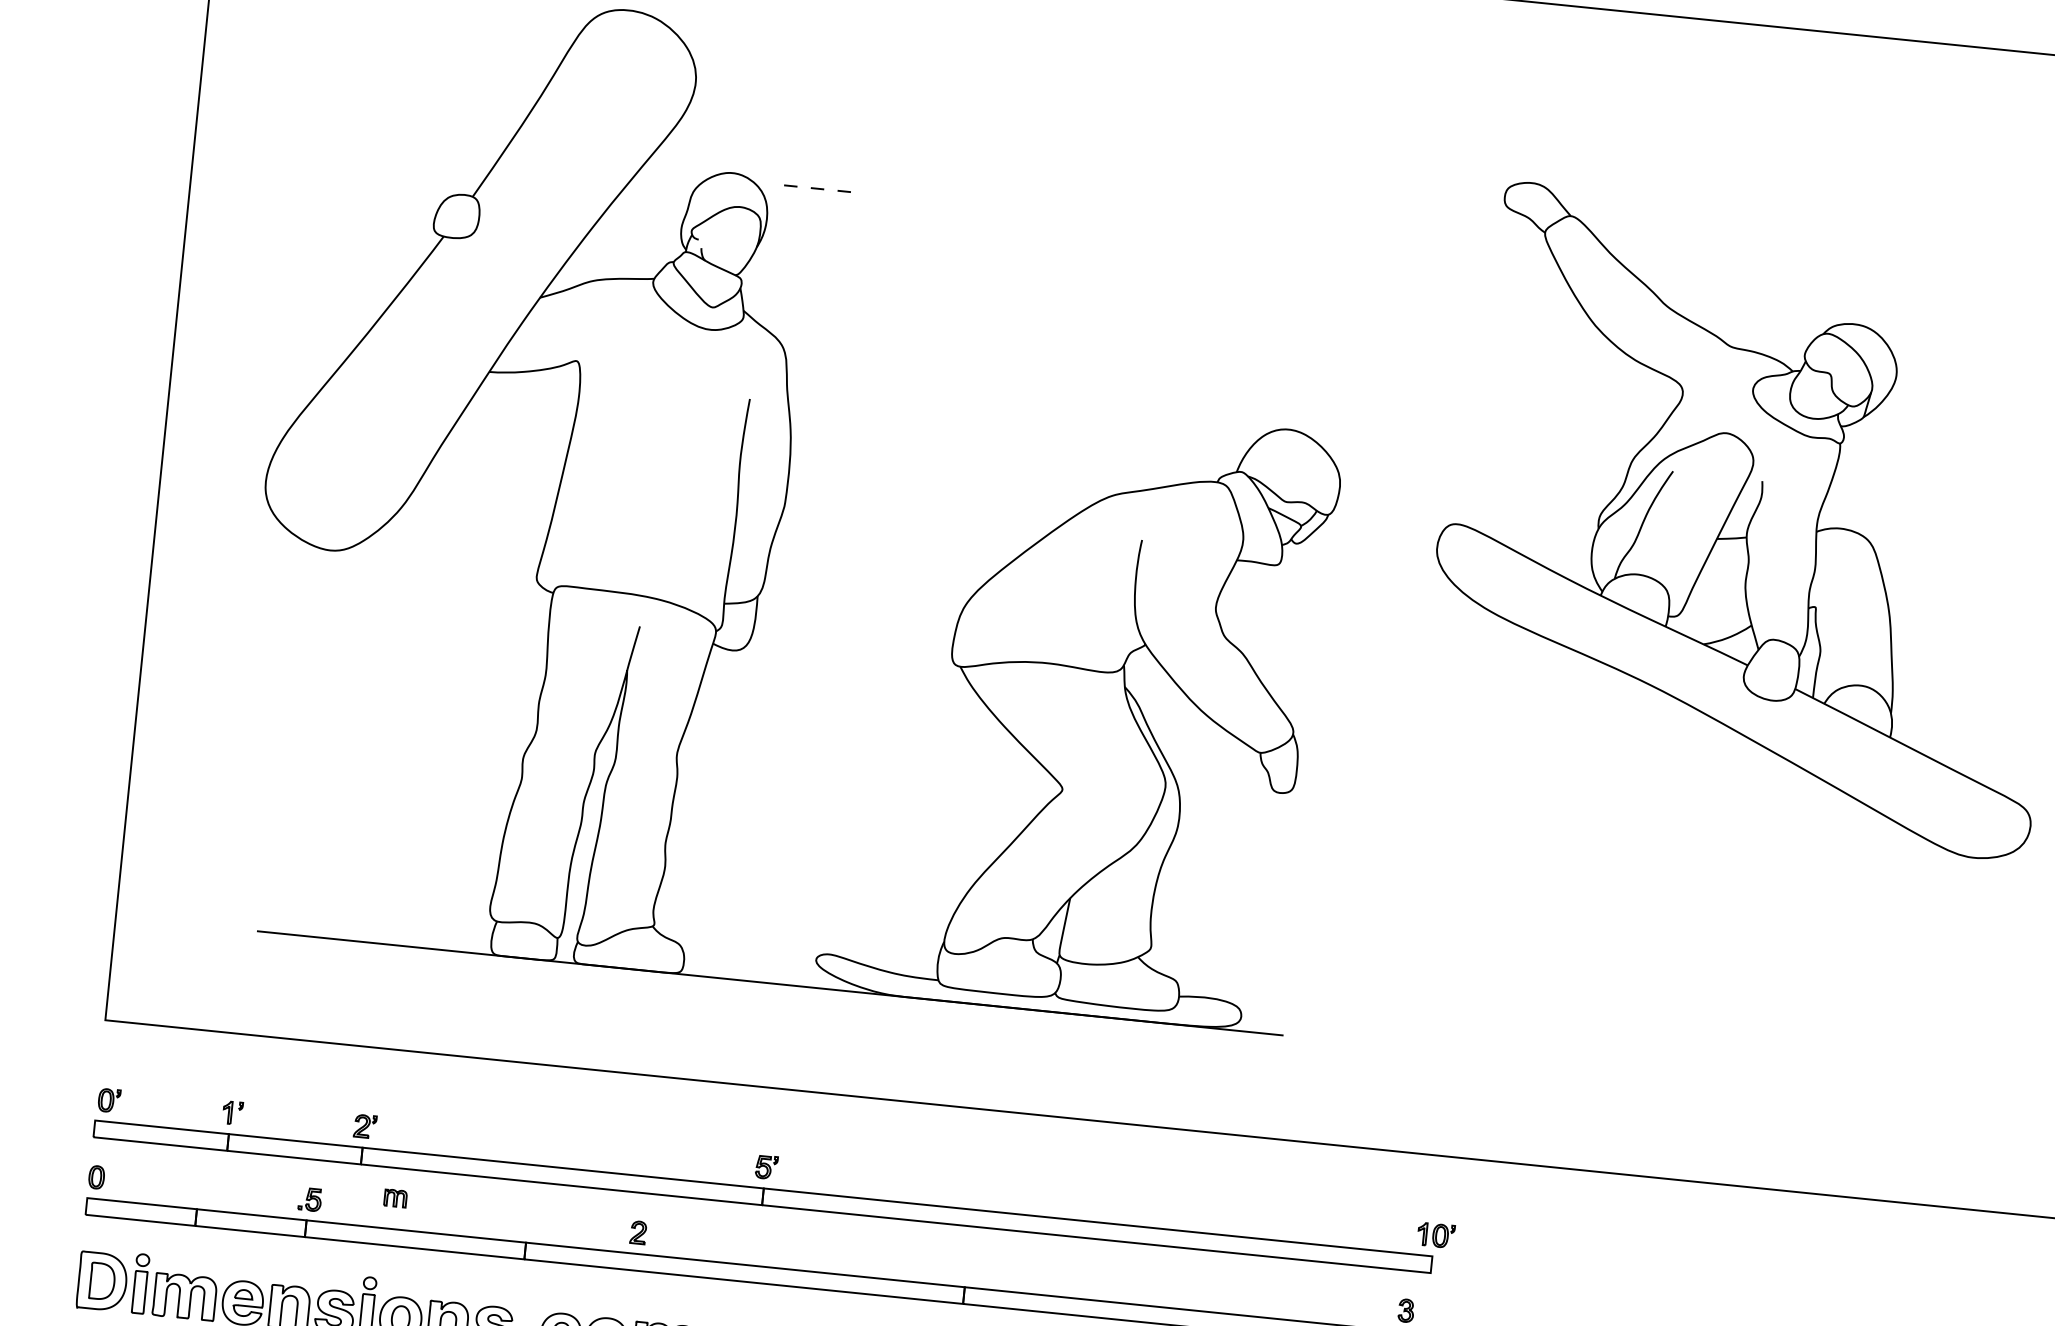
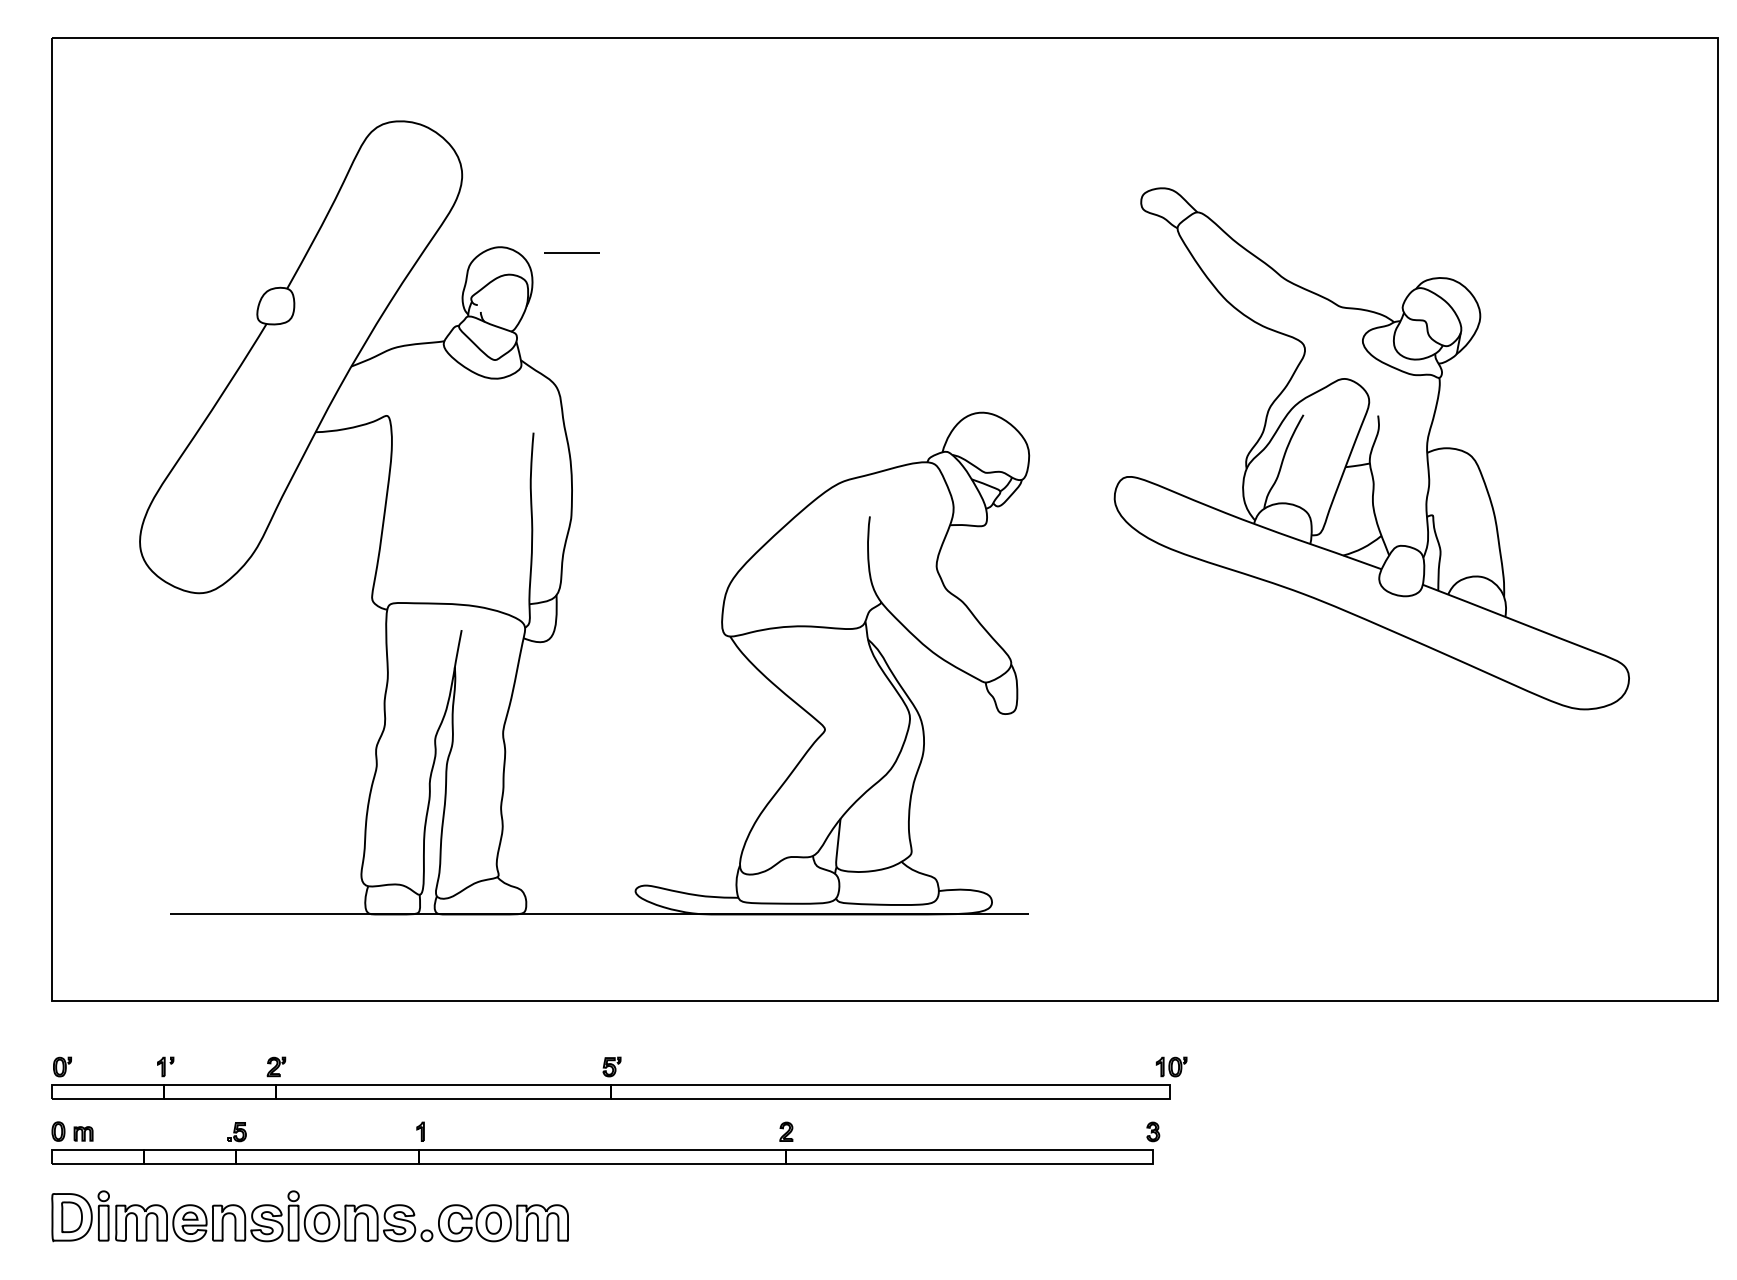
line: (817, 189) -> (571, 253), dashed -> solid
part: (395, 1197) -> (83, 1133), moved
part: (529, 1221) -> (420, 1131), added
part: (638, 1232) -> (786, 1131), moved

